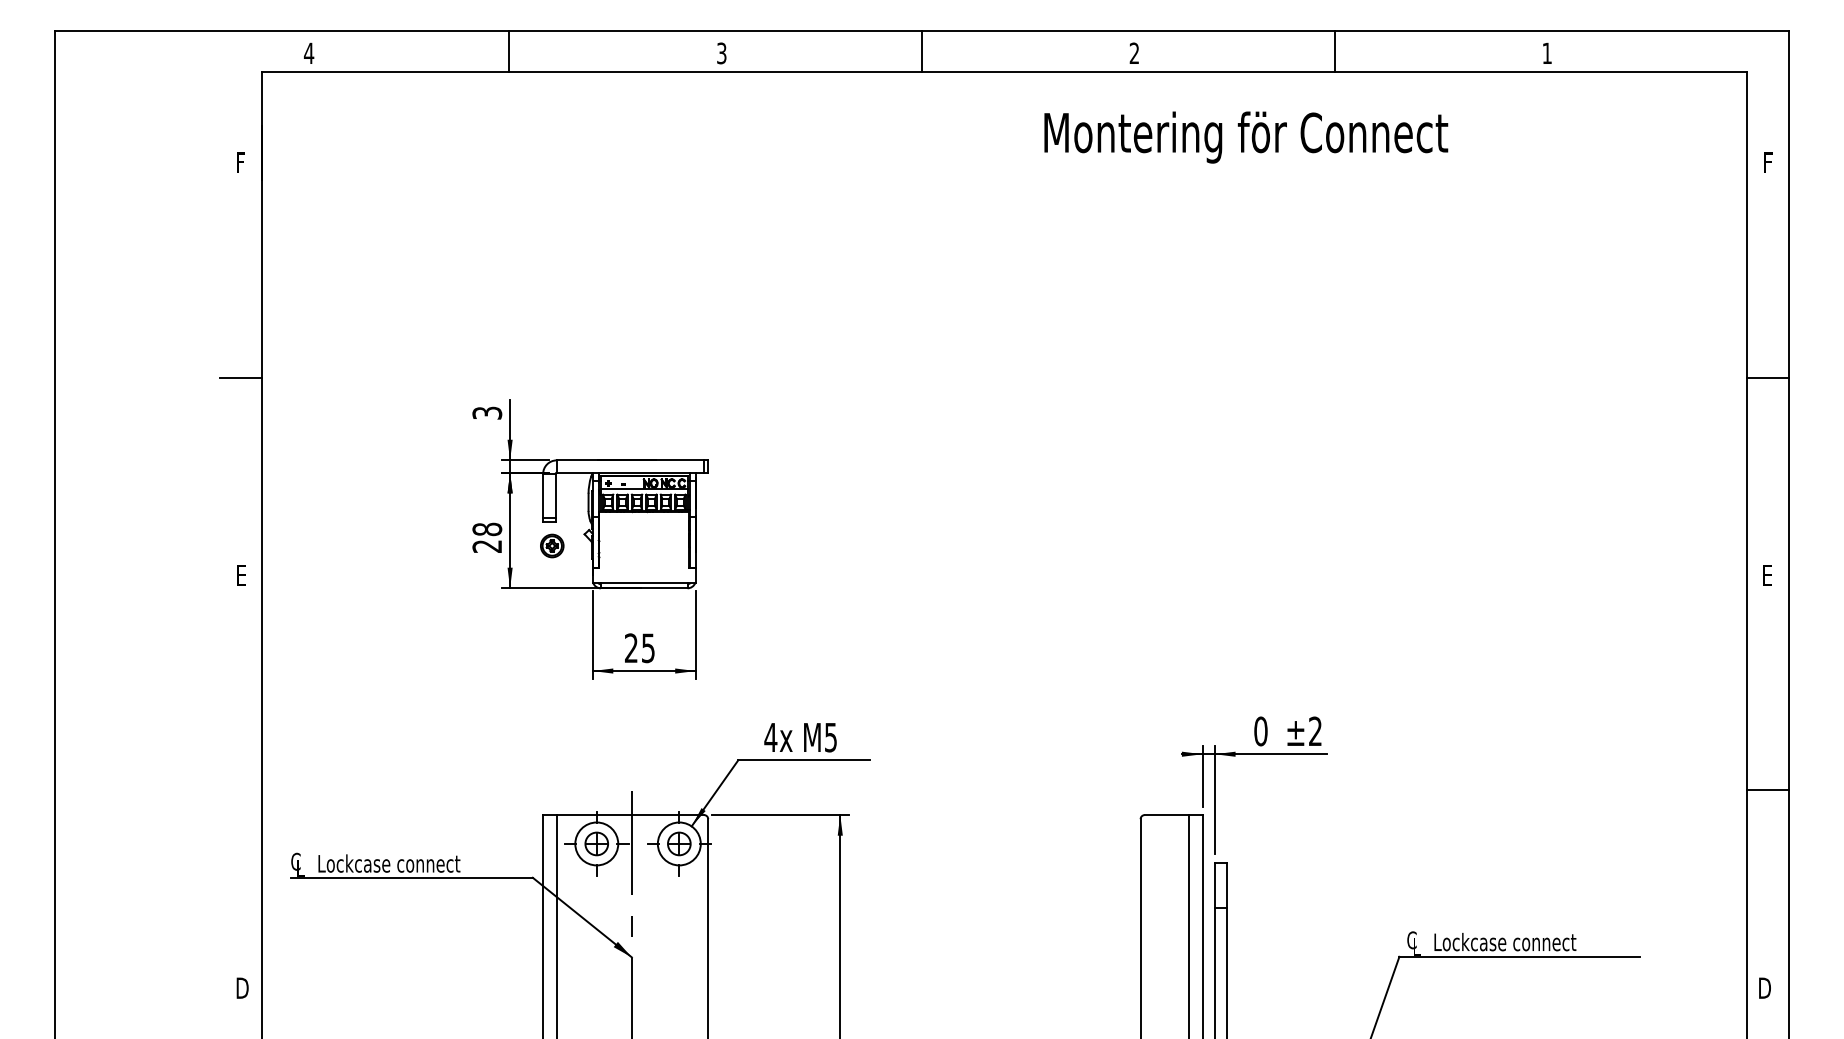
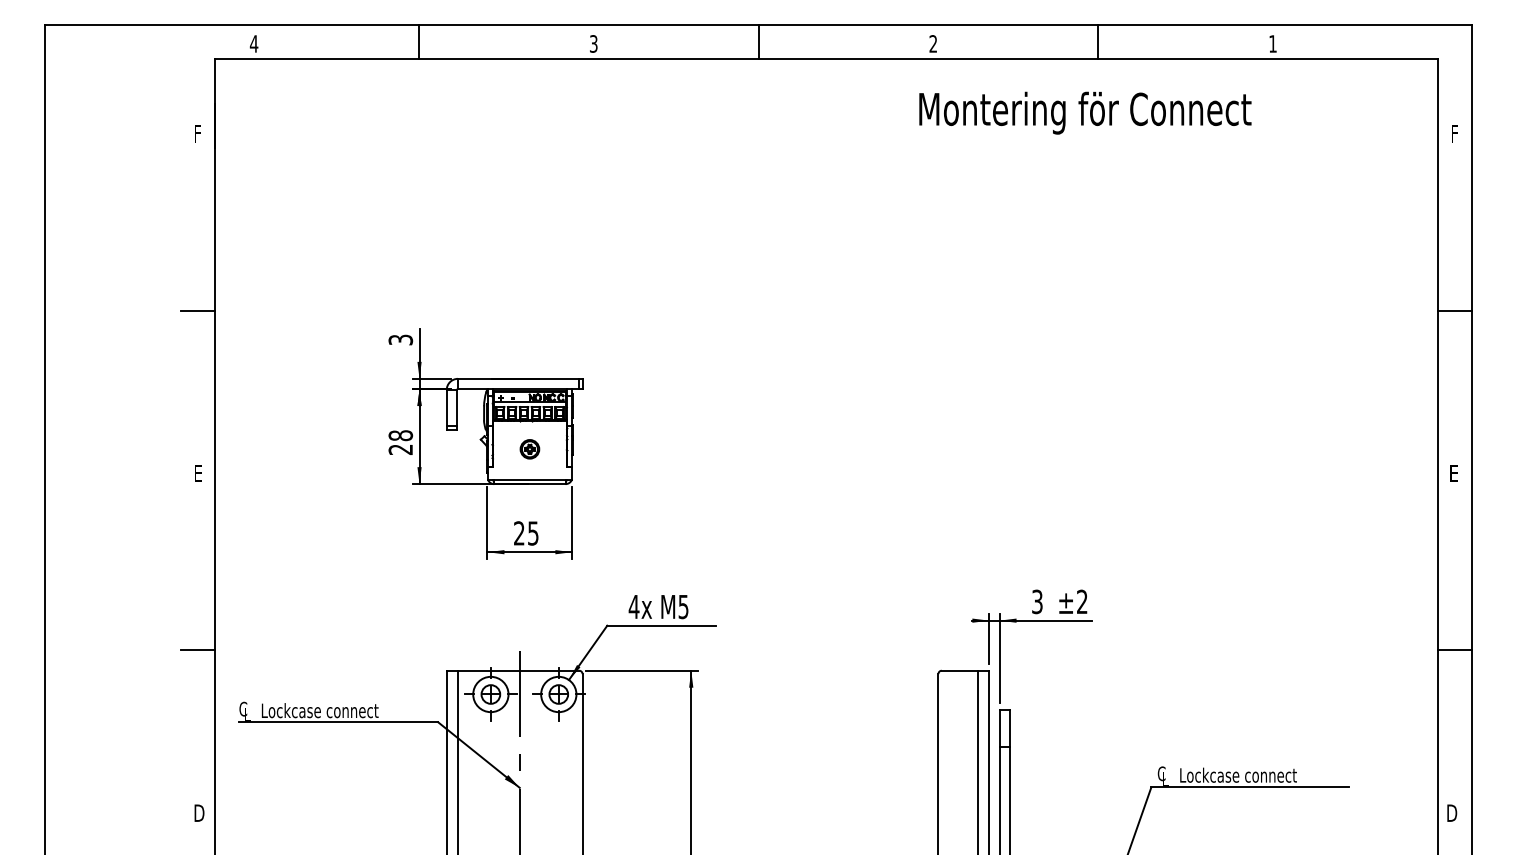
text: (1246, 137) -> (1085, 113), moved
part: (552, 545) -> (530, 448), moved
text: (1260, 731) -> (1037, 601), 0 -> 3
line: (240, 790) -> (197, 650), added

